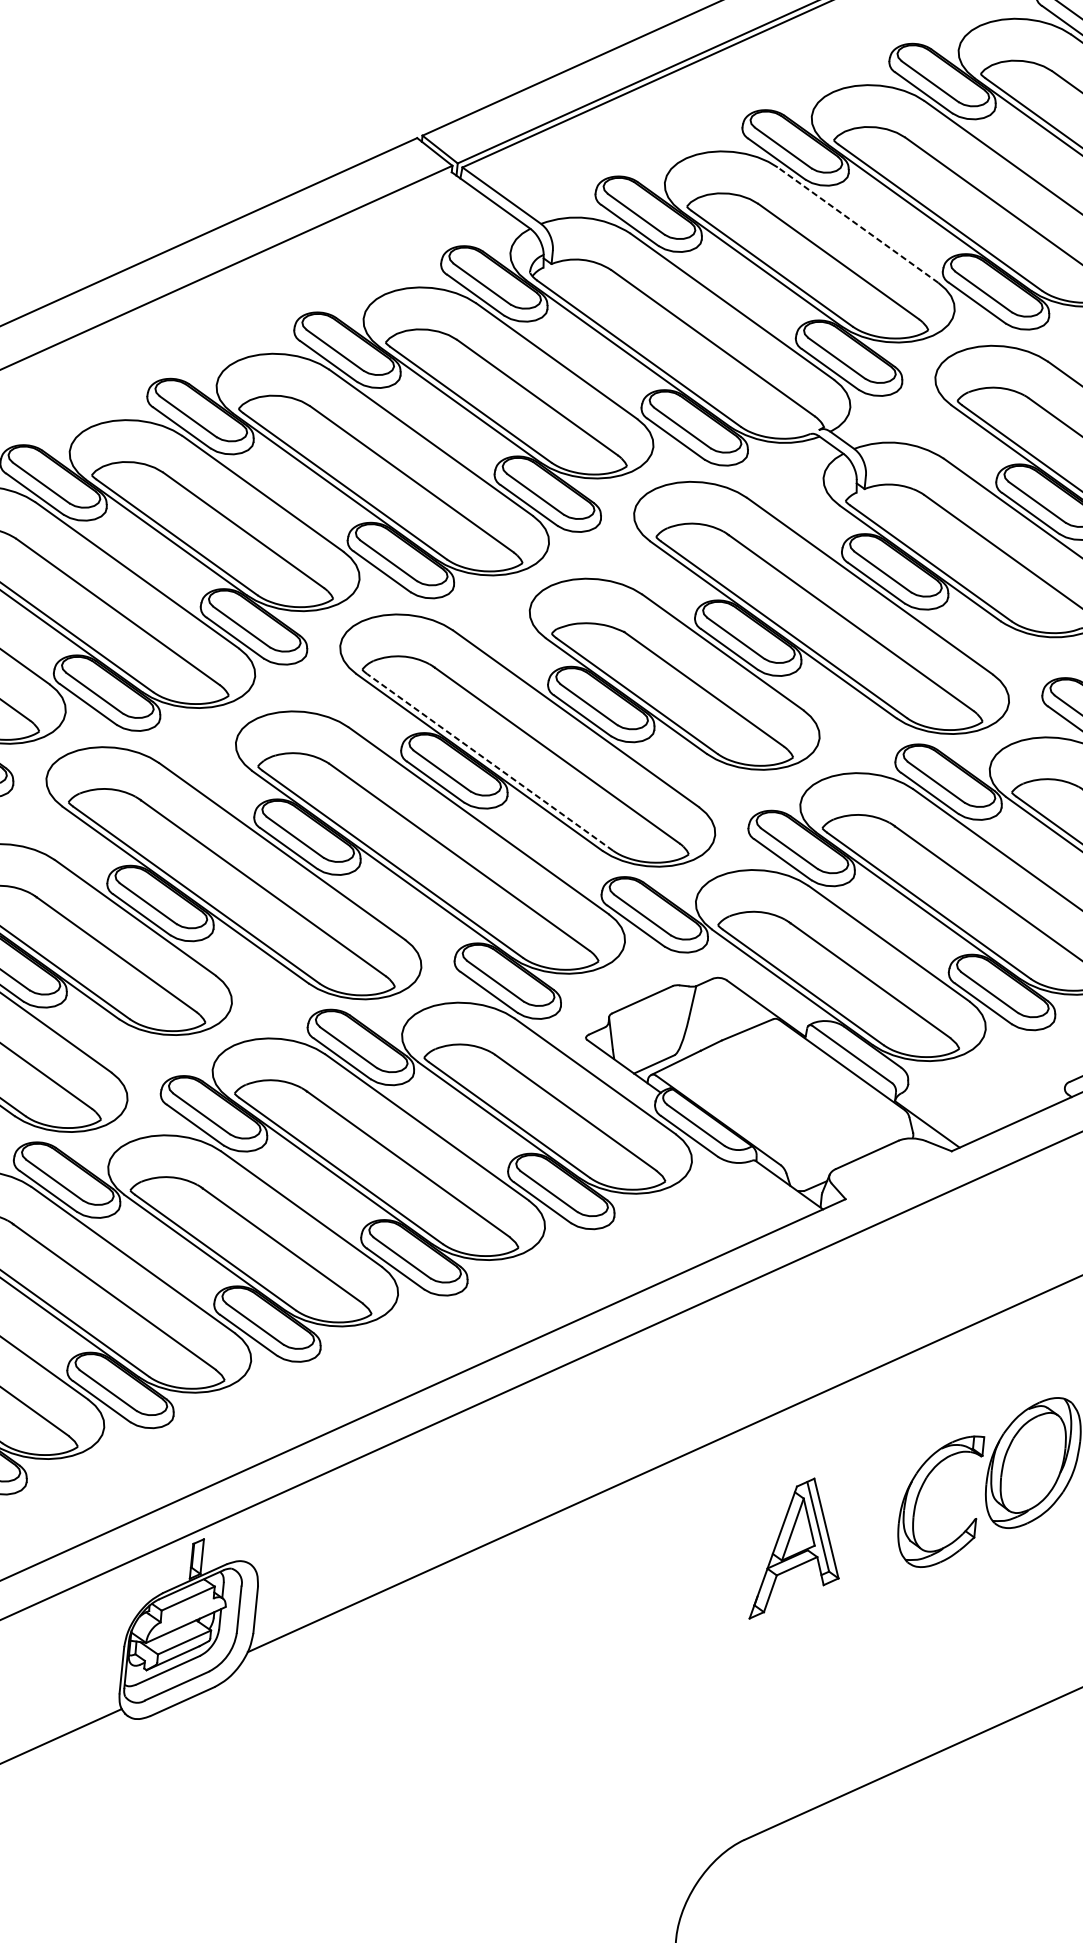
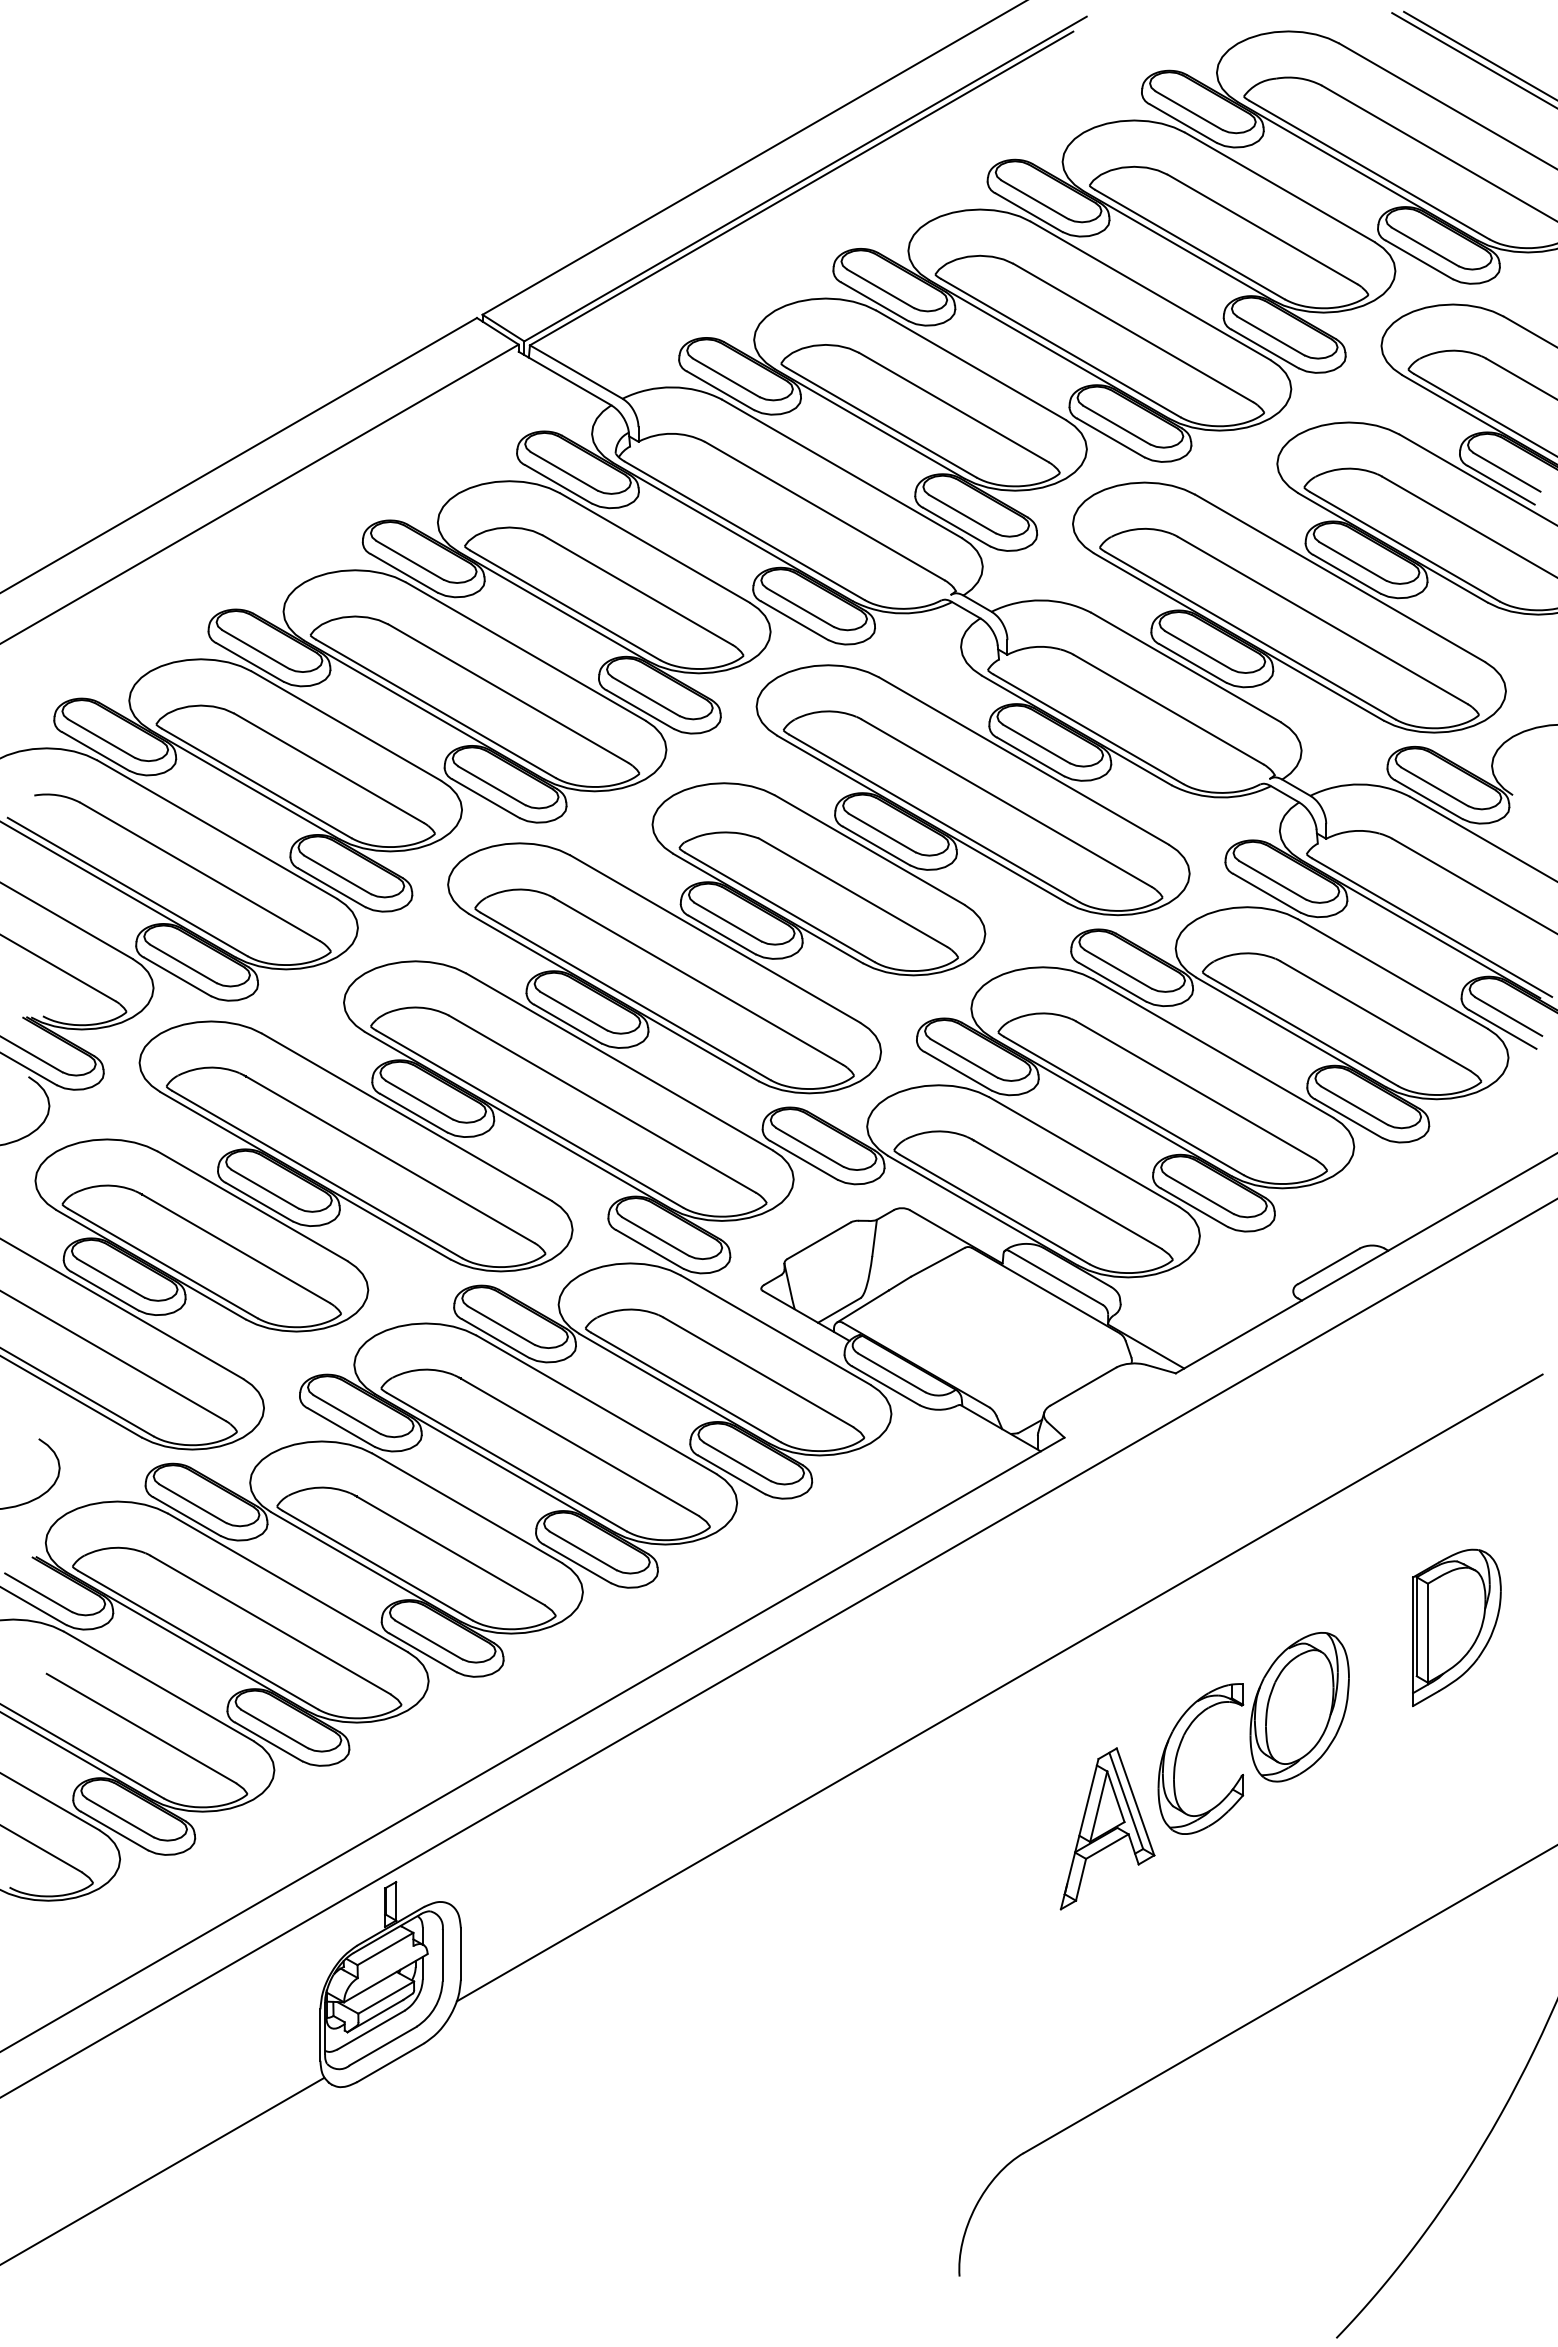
line: (857, 225) -> (970, 365), dashed -> solid
line: (489, 762) -> (625, 996), dashed -> solid
part: (798, 1549) -> (1107, 1828), moved

